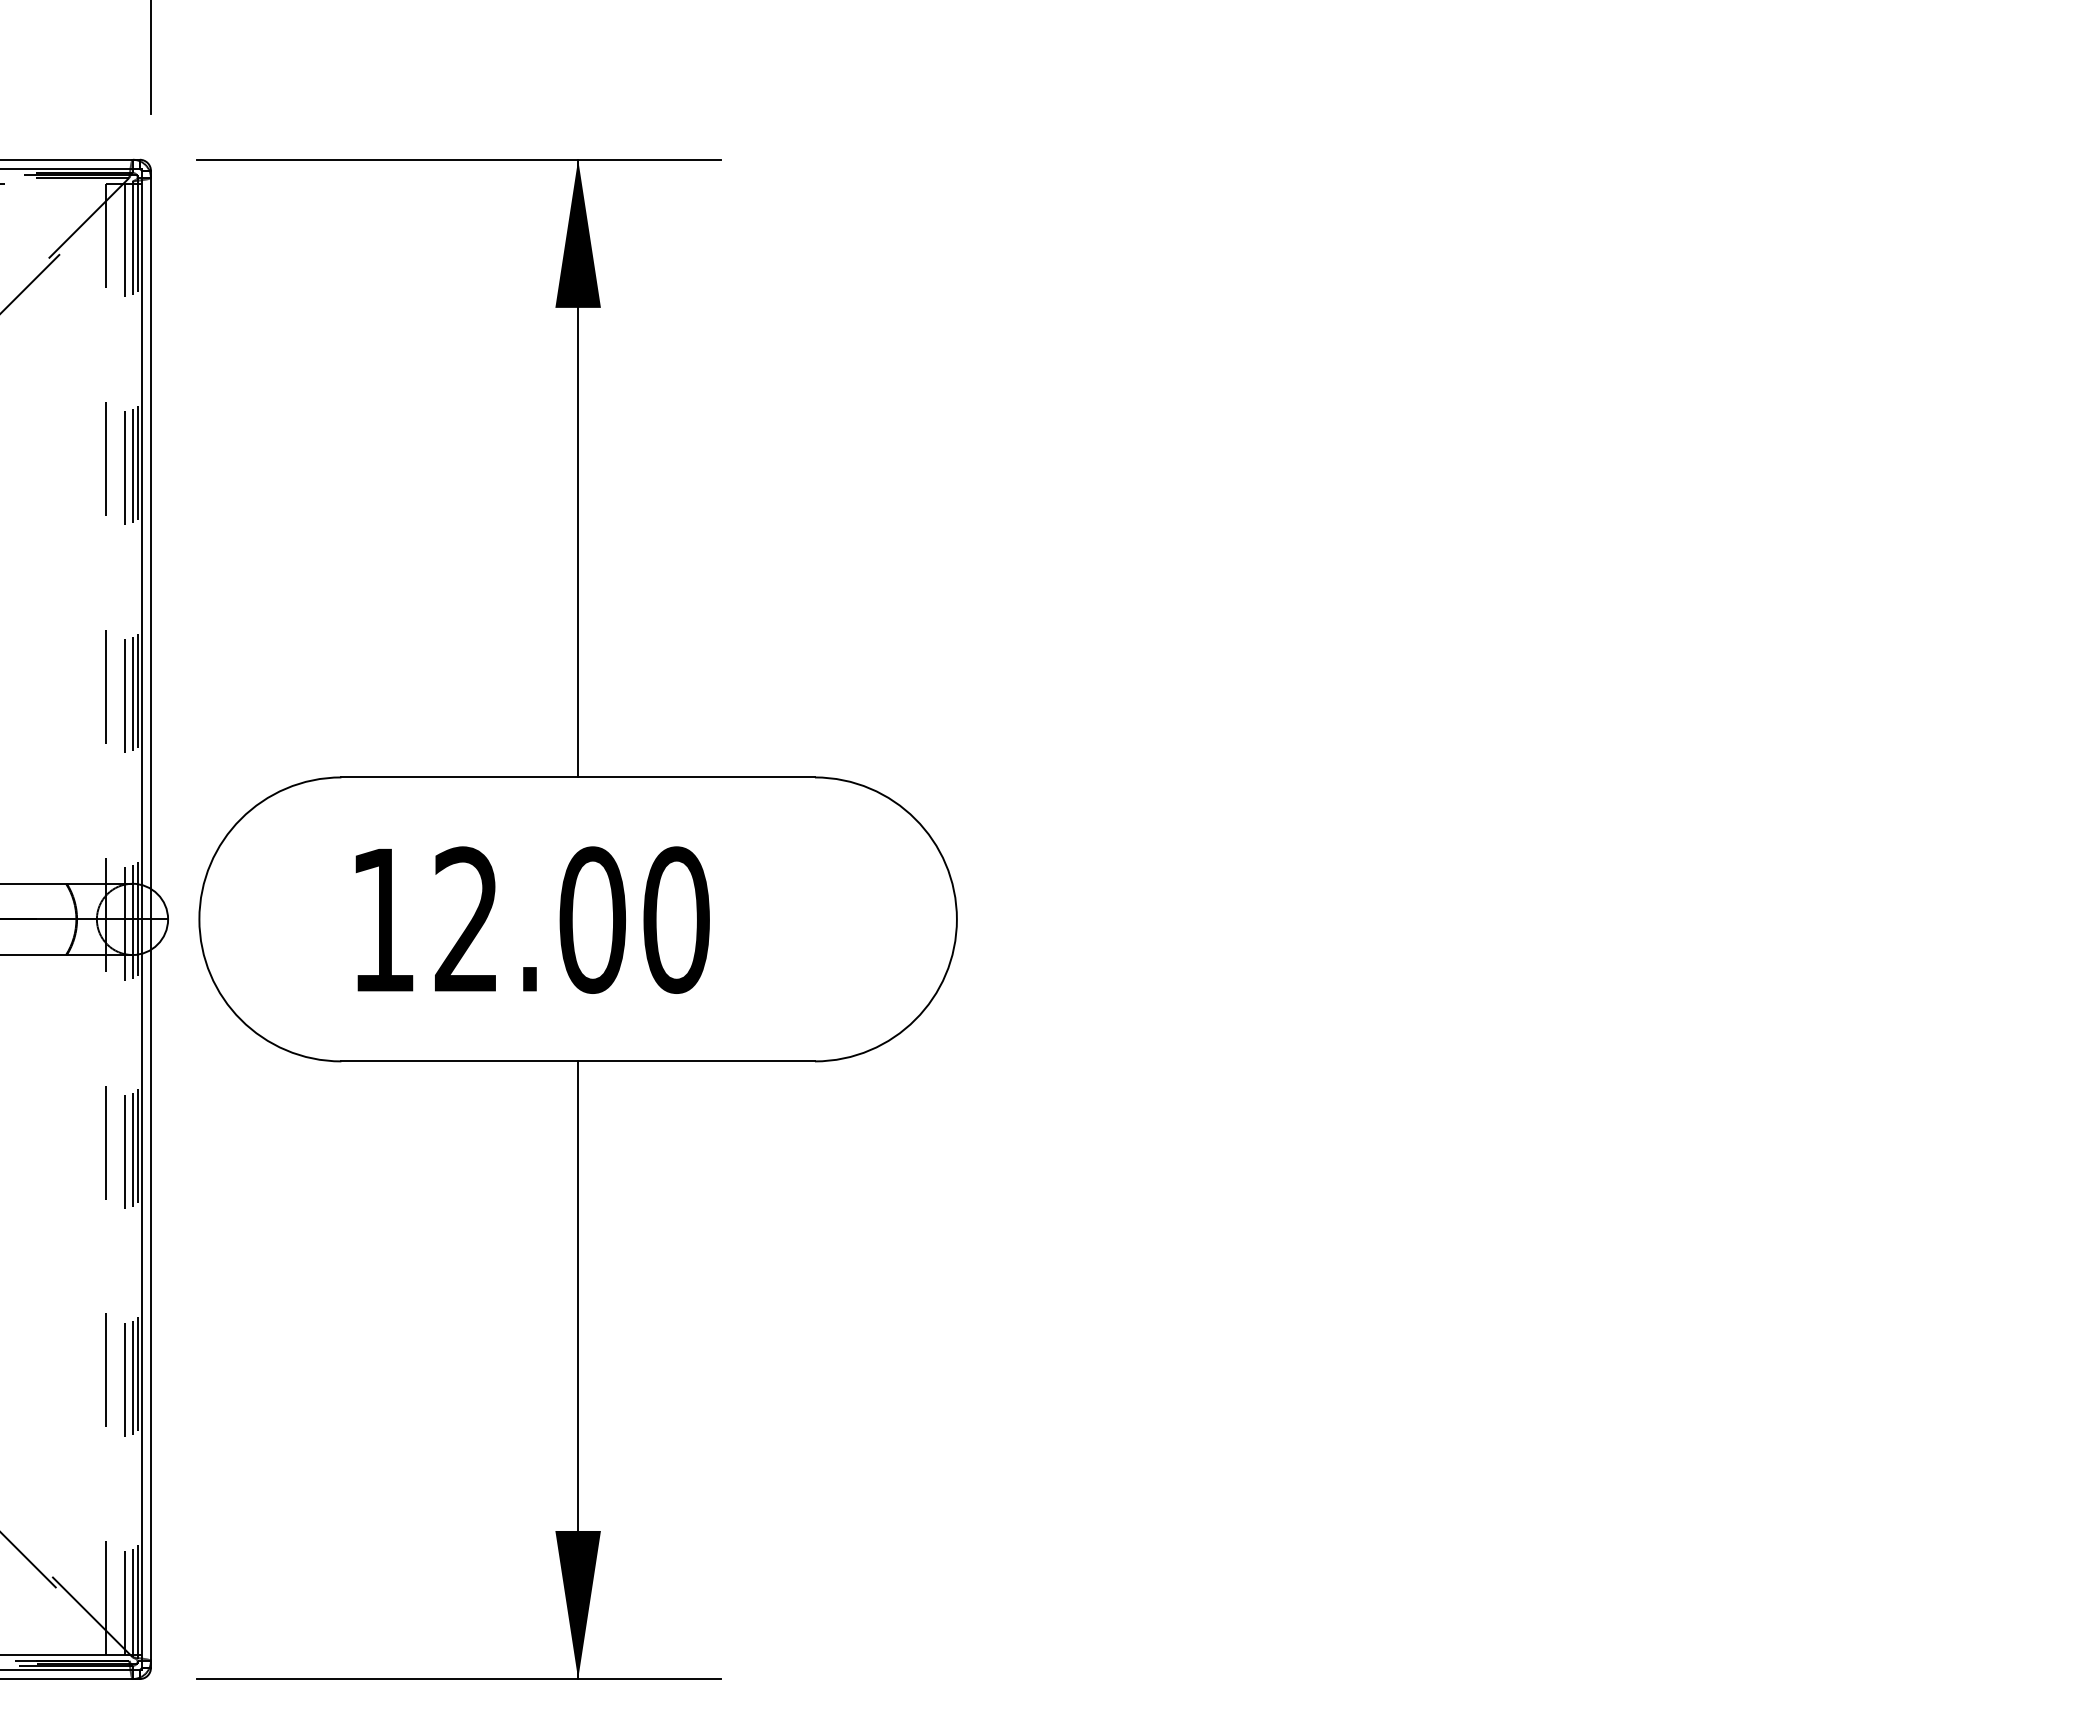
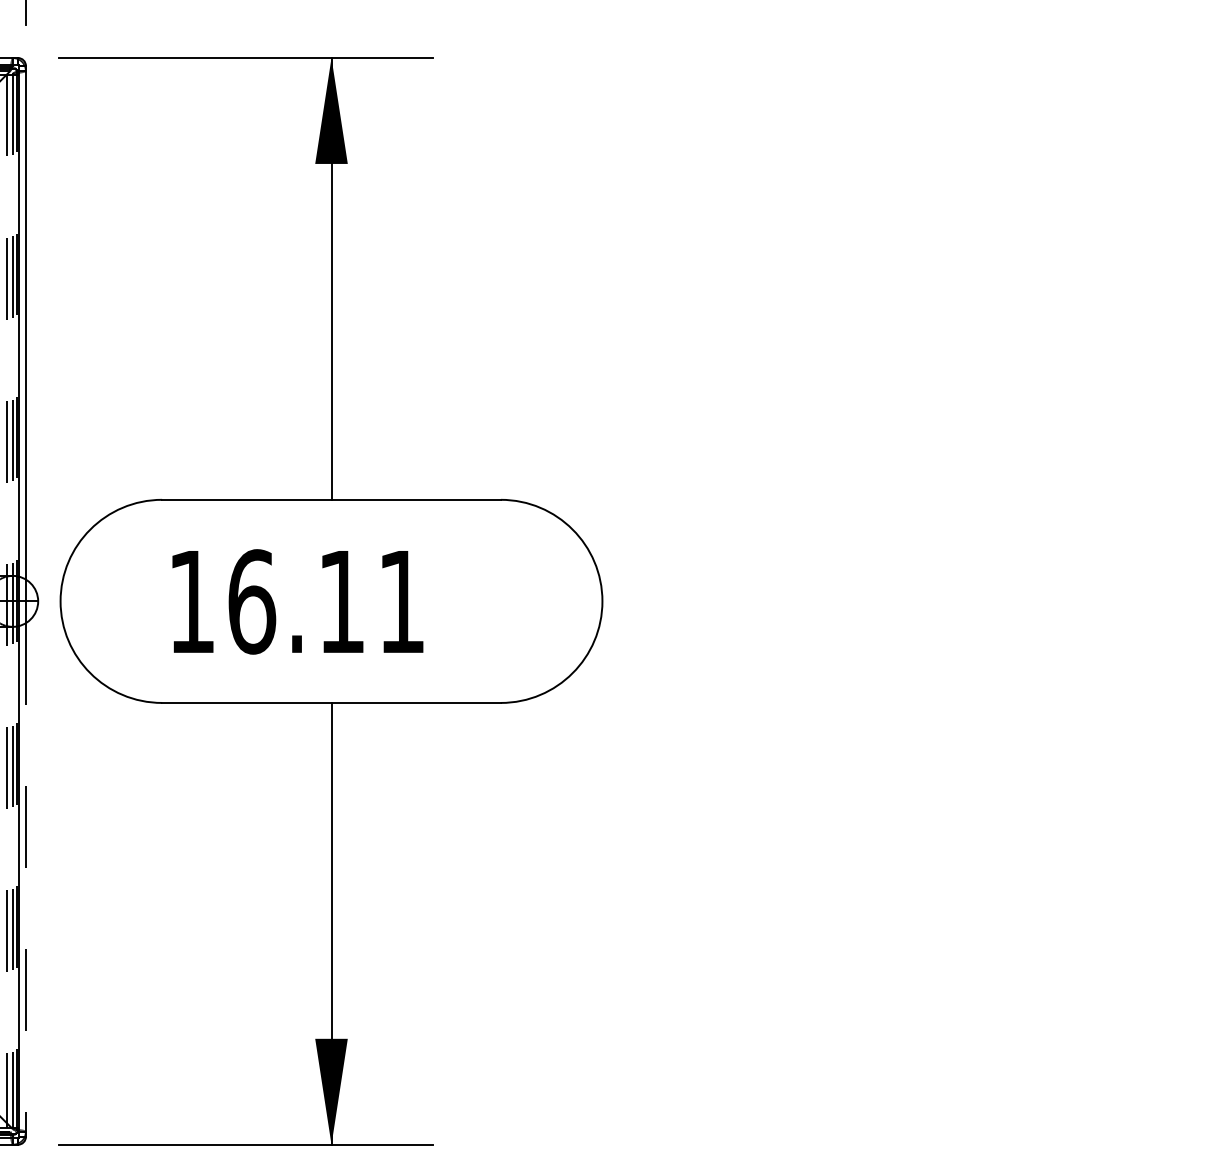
text: (571, 919) -> (326, 601), 12.00 -> 16.11
line: (150, 1309) -> (25, 880), solid -> dashed

